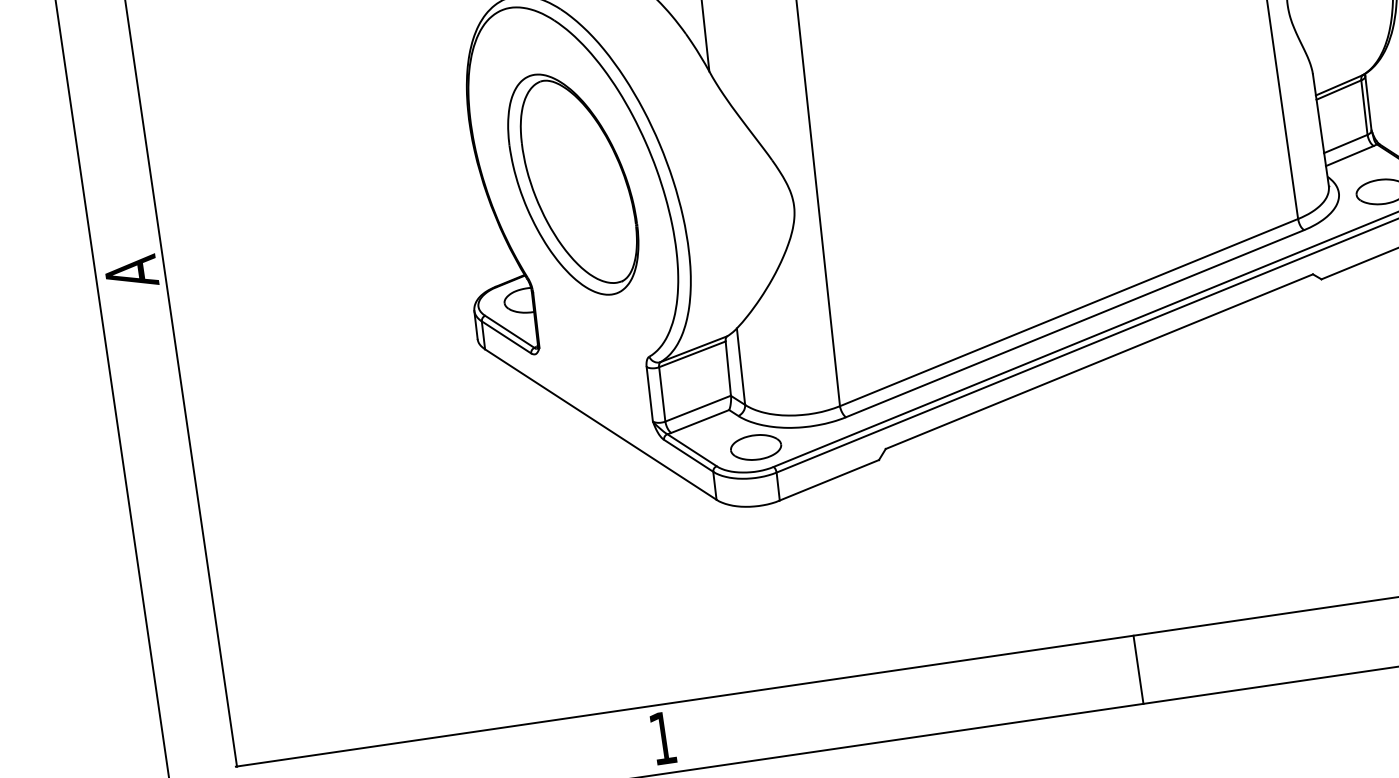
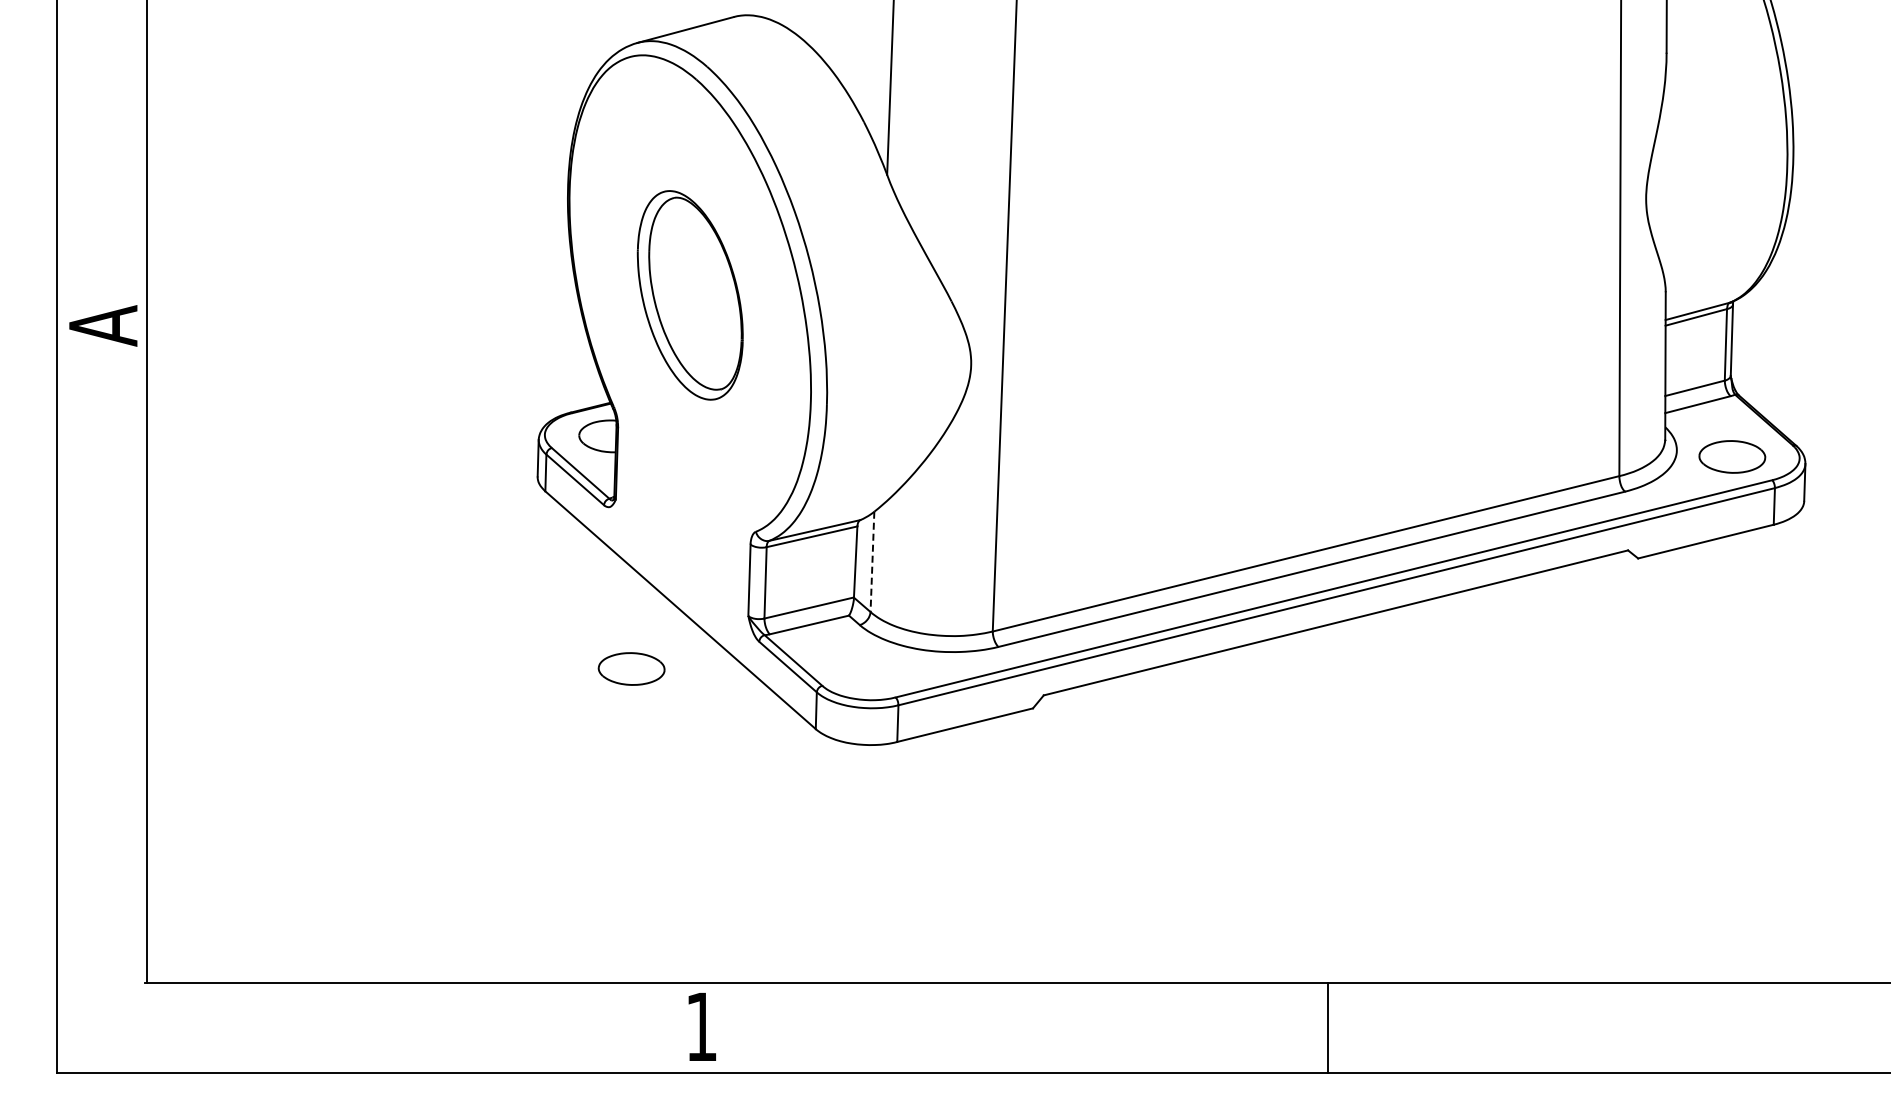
part: (573, 184) -> (690, 295), size x0.7
line: (741, 367) -> (872, 562), solid -> dashed
part: (755, 447) -> (631, 668), moved

